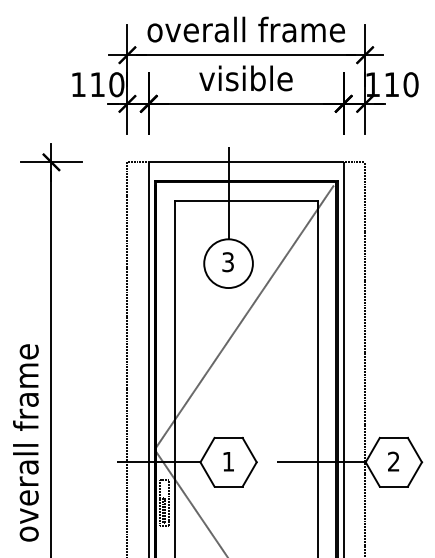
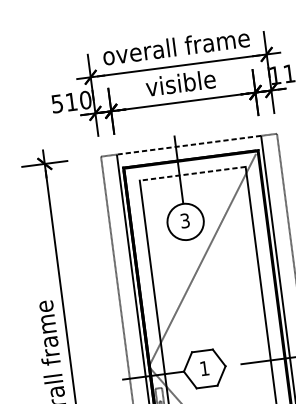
text: (78, 84) -> (57, 103), 110 -> 510
line: (245, 162) -> (188, 145), solid -> dashed
line: (246, 200) -> (192, 173), solid -> dashed

